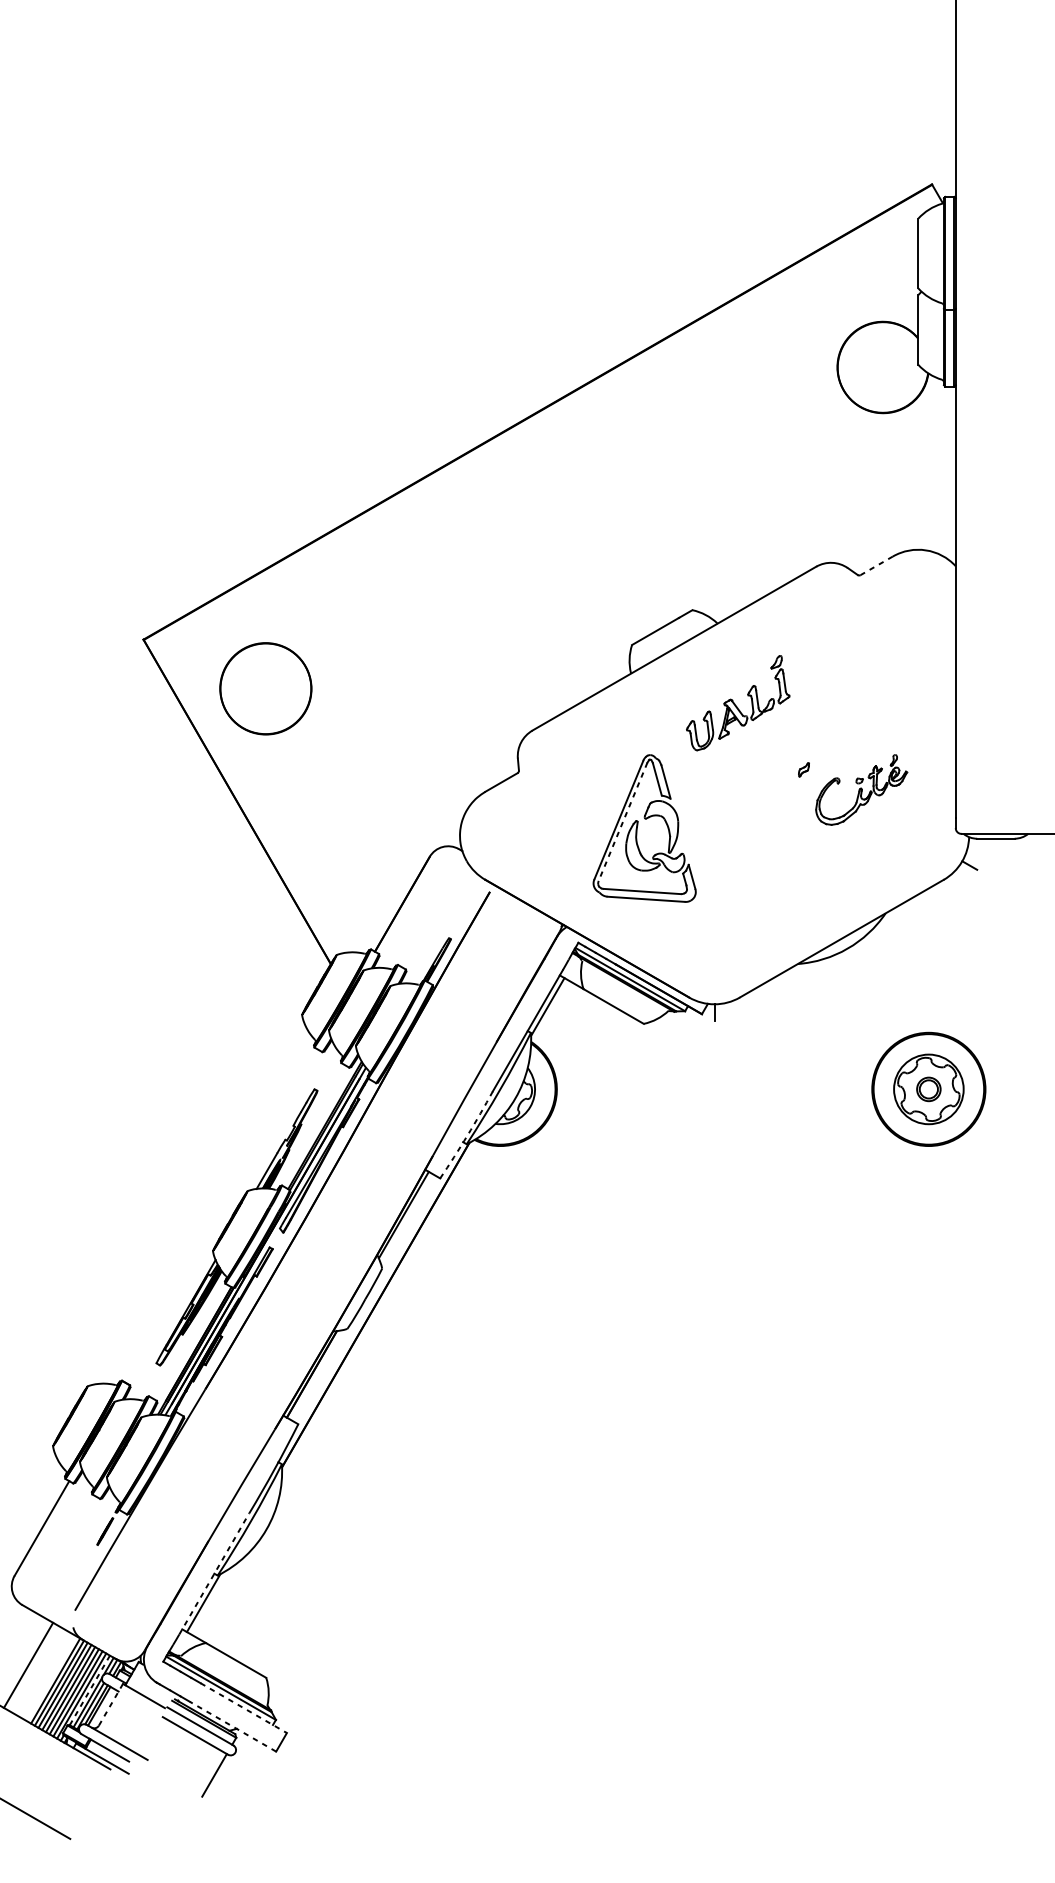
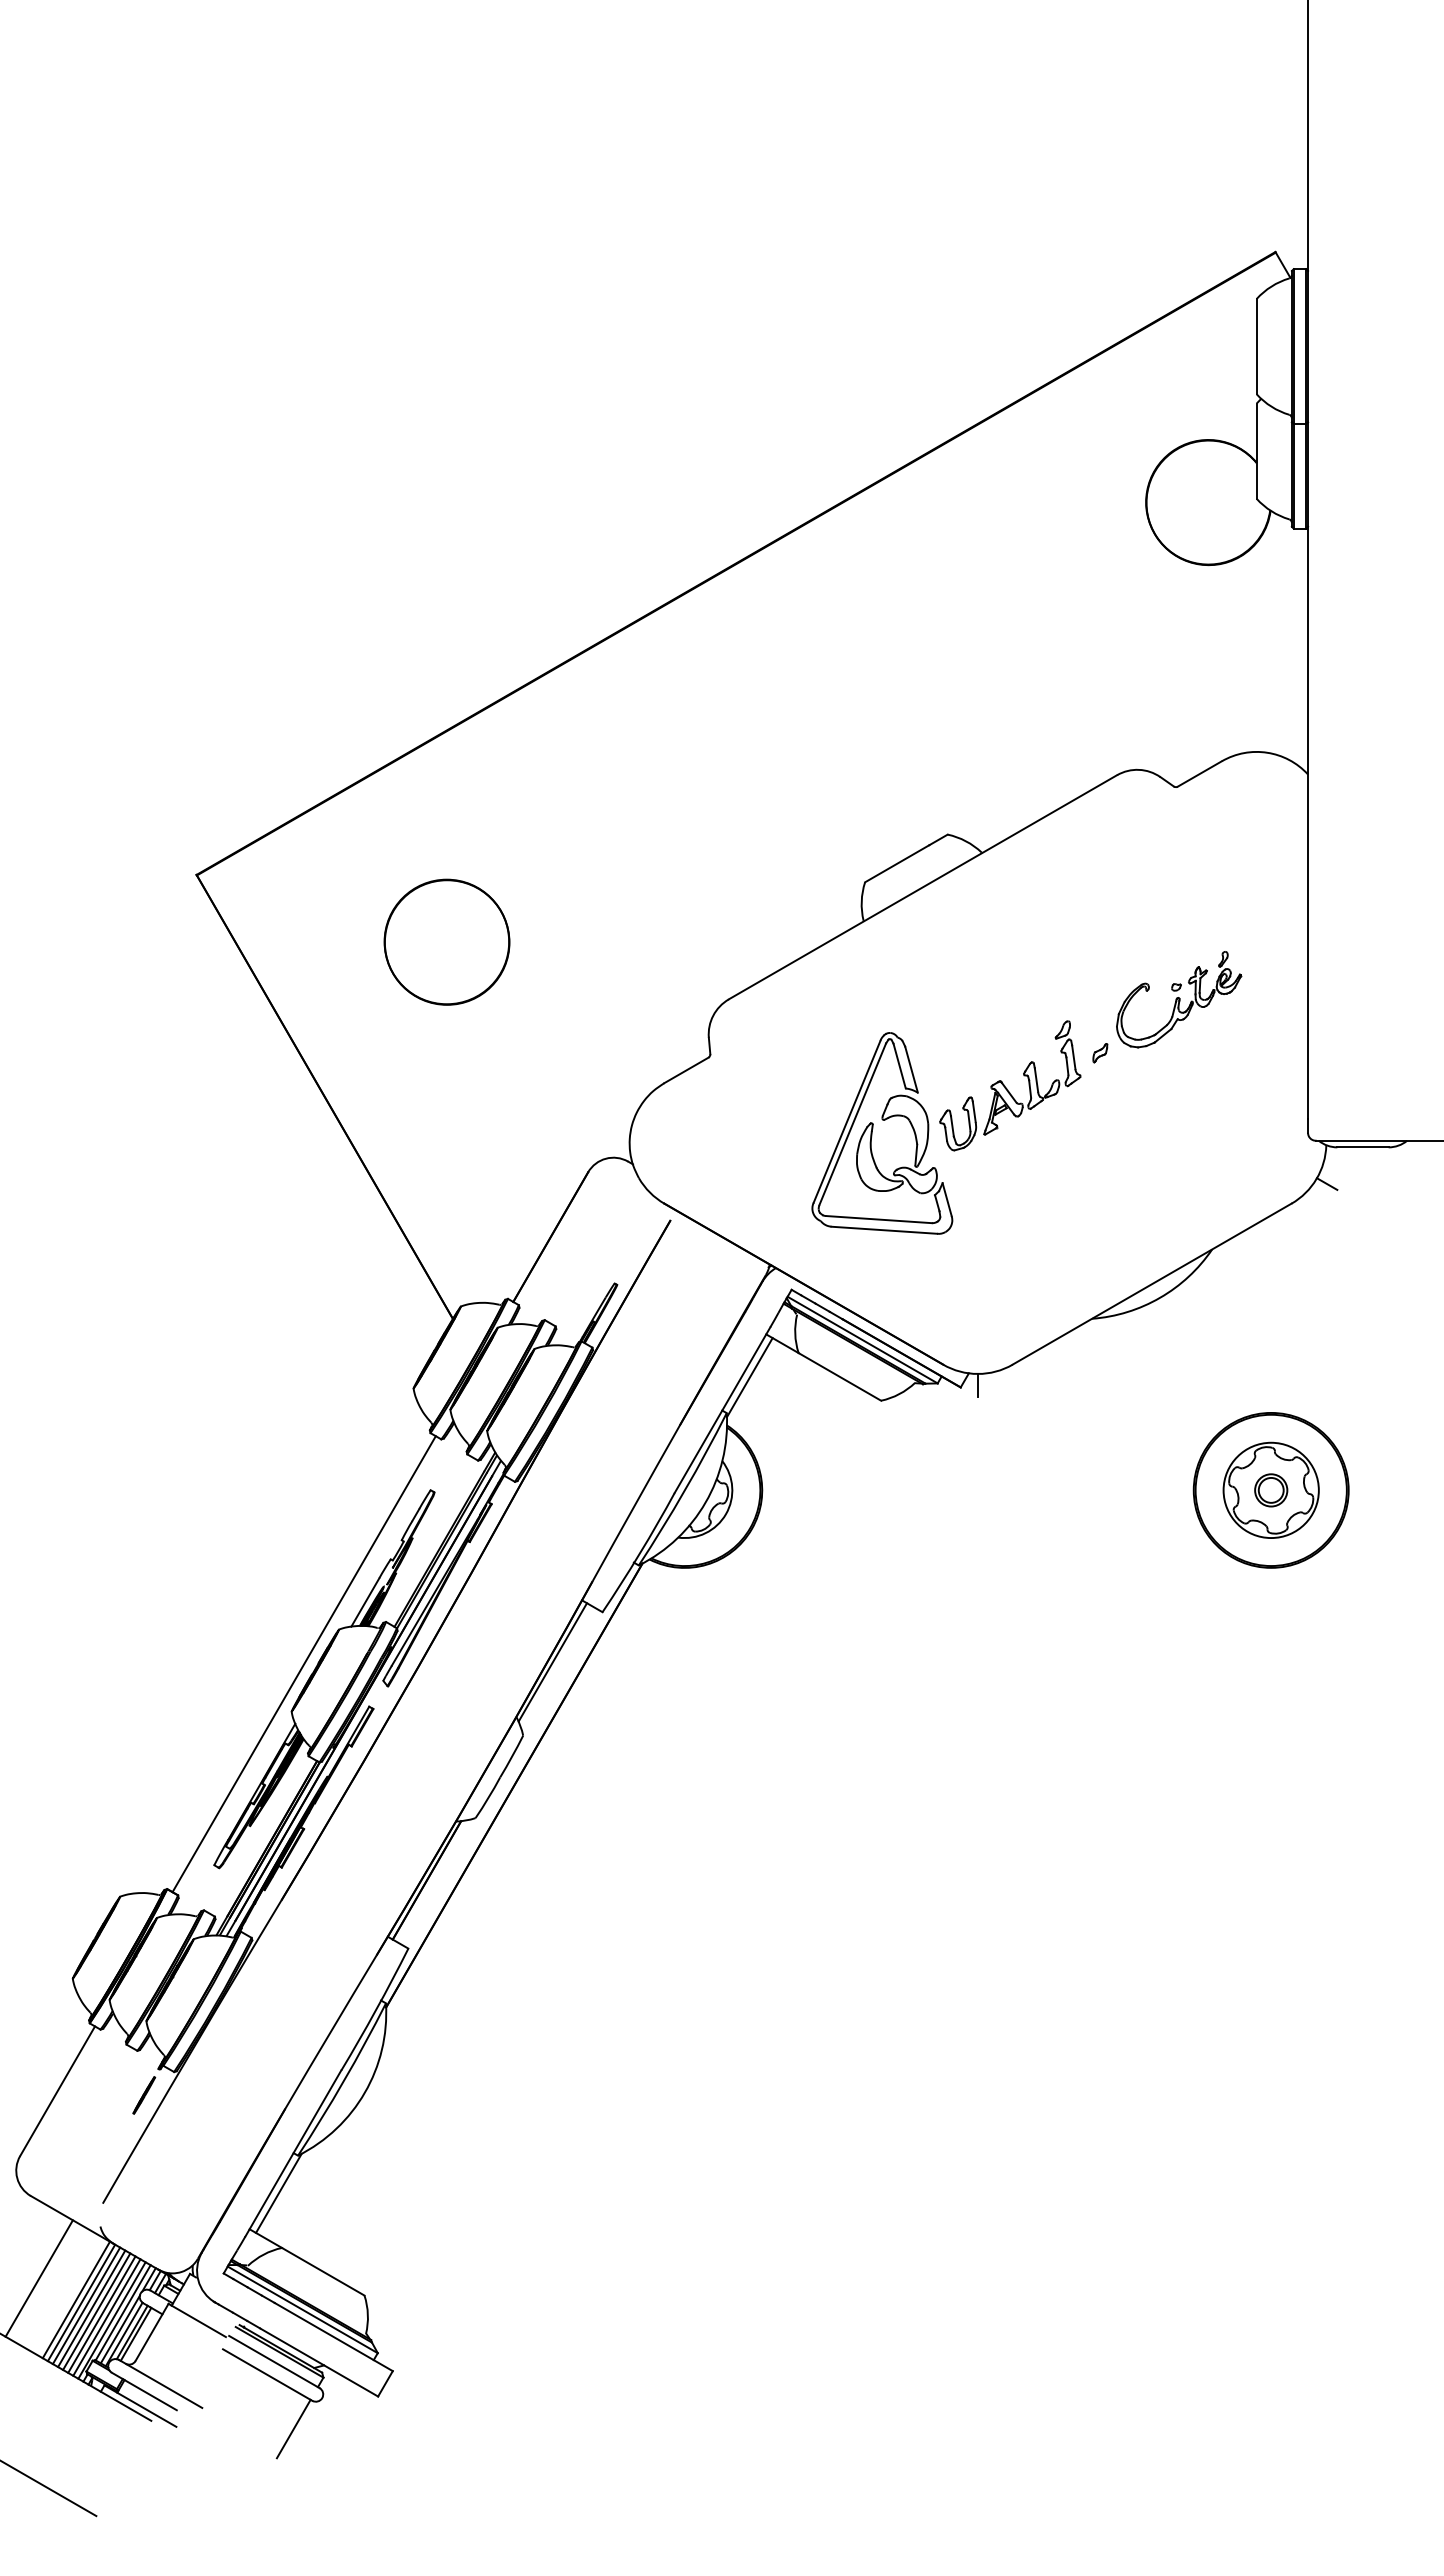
line: (876, 566) -> (1199, 774), dashed -> solid
part: (265, 688) -> (446, 941), moved
part: (738, 702) -> (1010, 1085), moved
part: (861, 789) -> (1179, 999), moved
line: (622, 822) -> (852, 1124), dashed -> solid
arc: (467, 1135) -> (639, 1553), dashed -> solid
line: (221, 1216) -> (303, 1664), added
line: (214, 1574) -> (293, 2153), dashed -> solid
line: (90, 1690) -> (123, 2312), dashed -> solid
line: (111, 1704) -> (152, 2332), dashed -> solid
line: (244, 1708) -> (334, 2337), dashed -> solid
line: (232, 1726) -> (318, 2362), dashed -> solid

